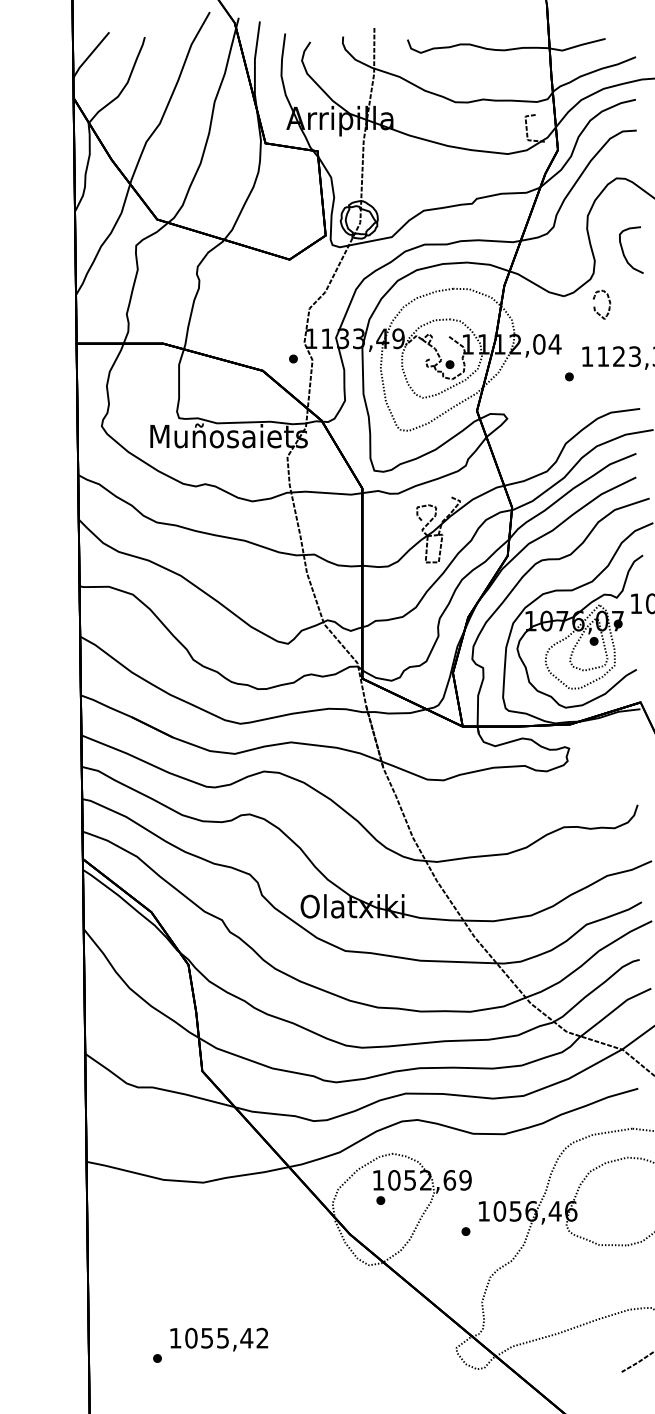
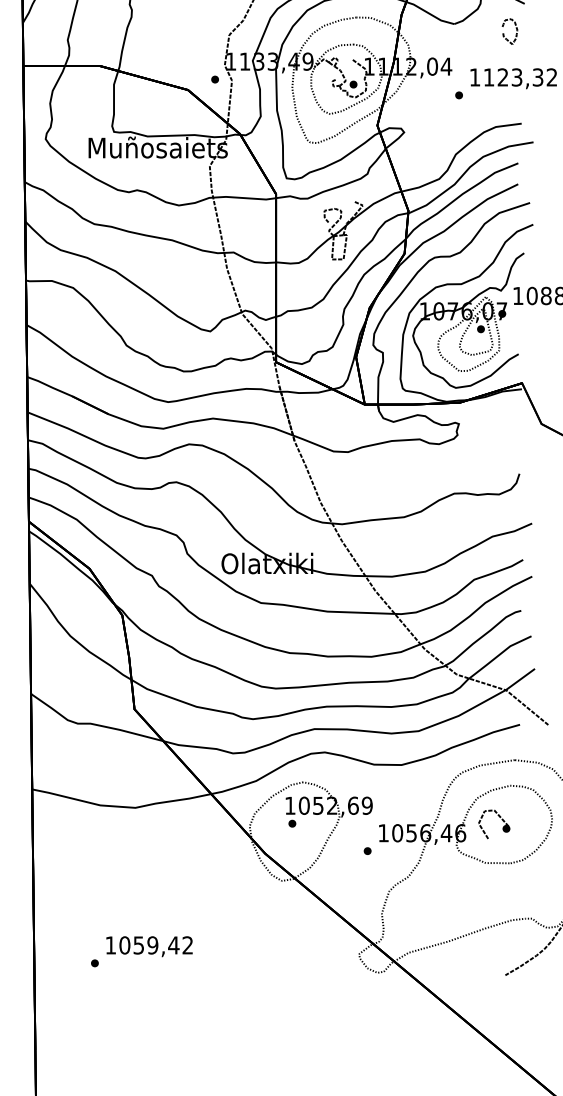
curve: (595, 306) -> (504, 33), moved
part: (617, 1196) -> (501, 820), added
text: (222, 1337) -> (152, 944), 1055,42 -> 1059,42

